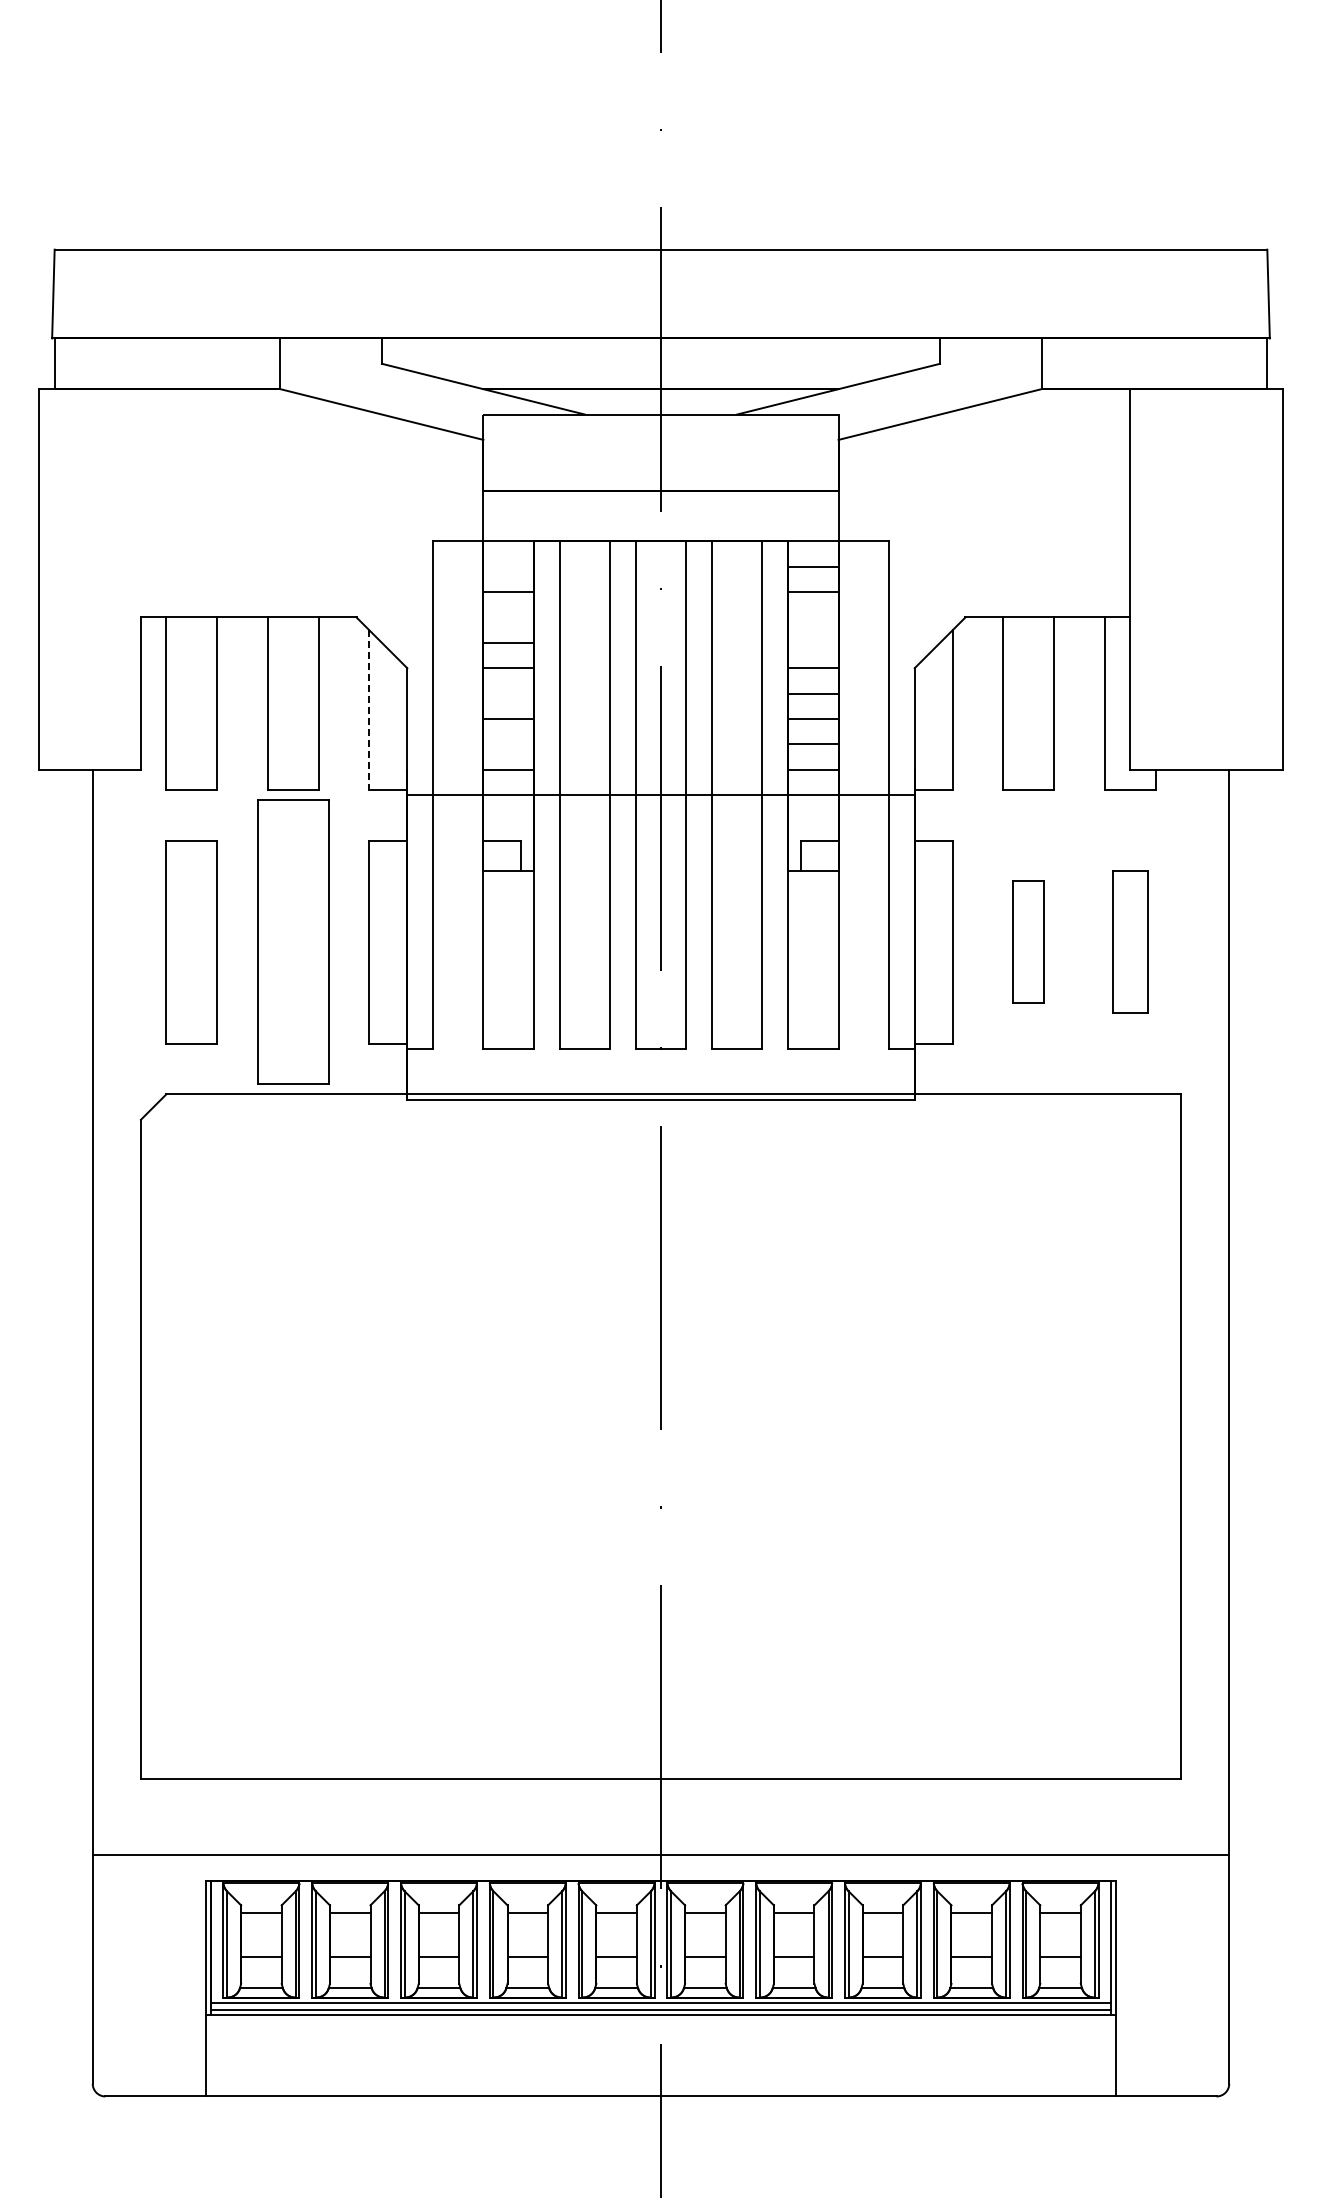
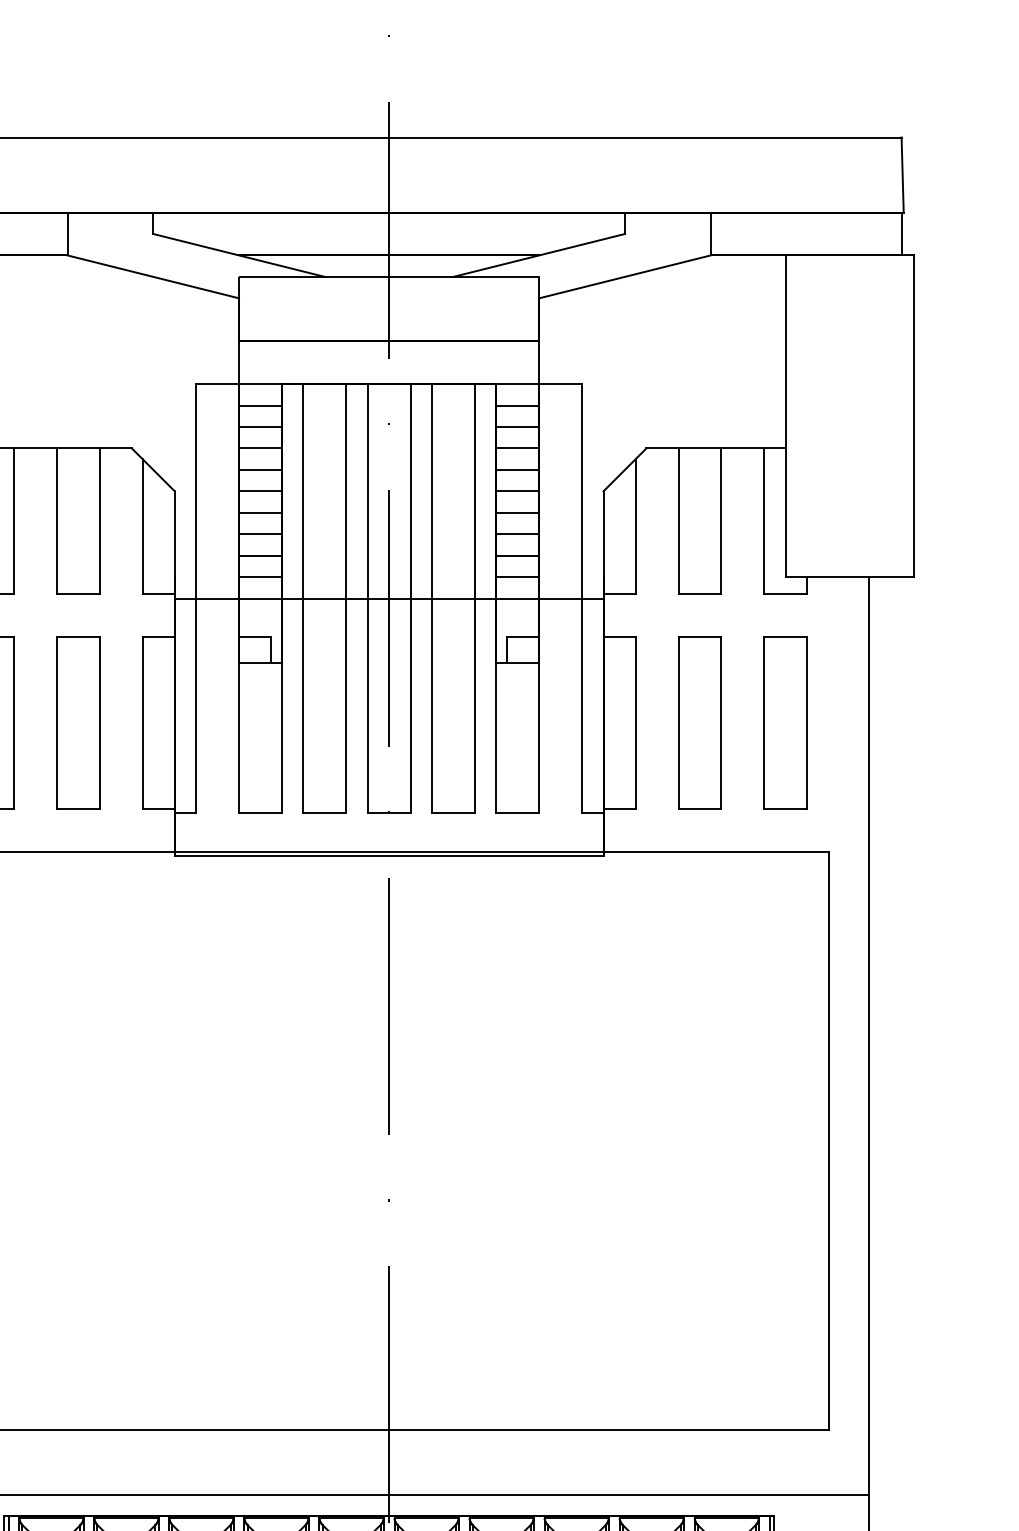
line: (508, 566) -> (260, 405), added
line: (508, 617) -> (260, 448), added
line: (812, 617) -> (517, 448), added
line: (812, 642) -> (517, 469), added
line: (508, 693) -> (260, 512), added
line: (369, 710) -> (142, 527), dashed -> solid
line: (508, 744) -> (260, 555), added
part: (293, 942) -> (78, 723), size x0.71
part: (1028, 942) -> (699, 723), size x1.67
part: (1130, 942) -> (785, 723), size x1.43

